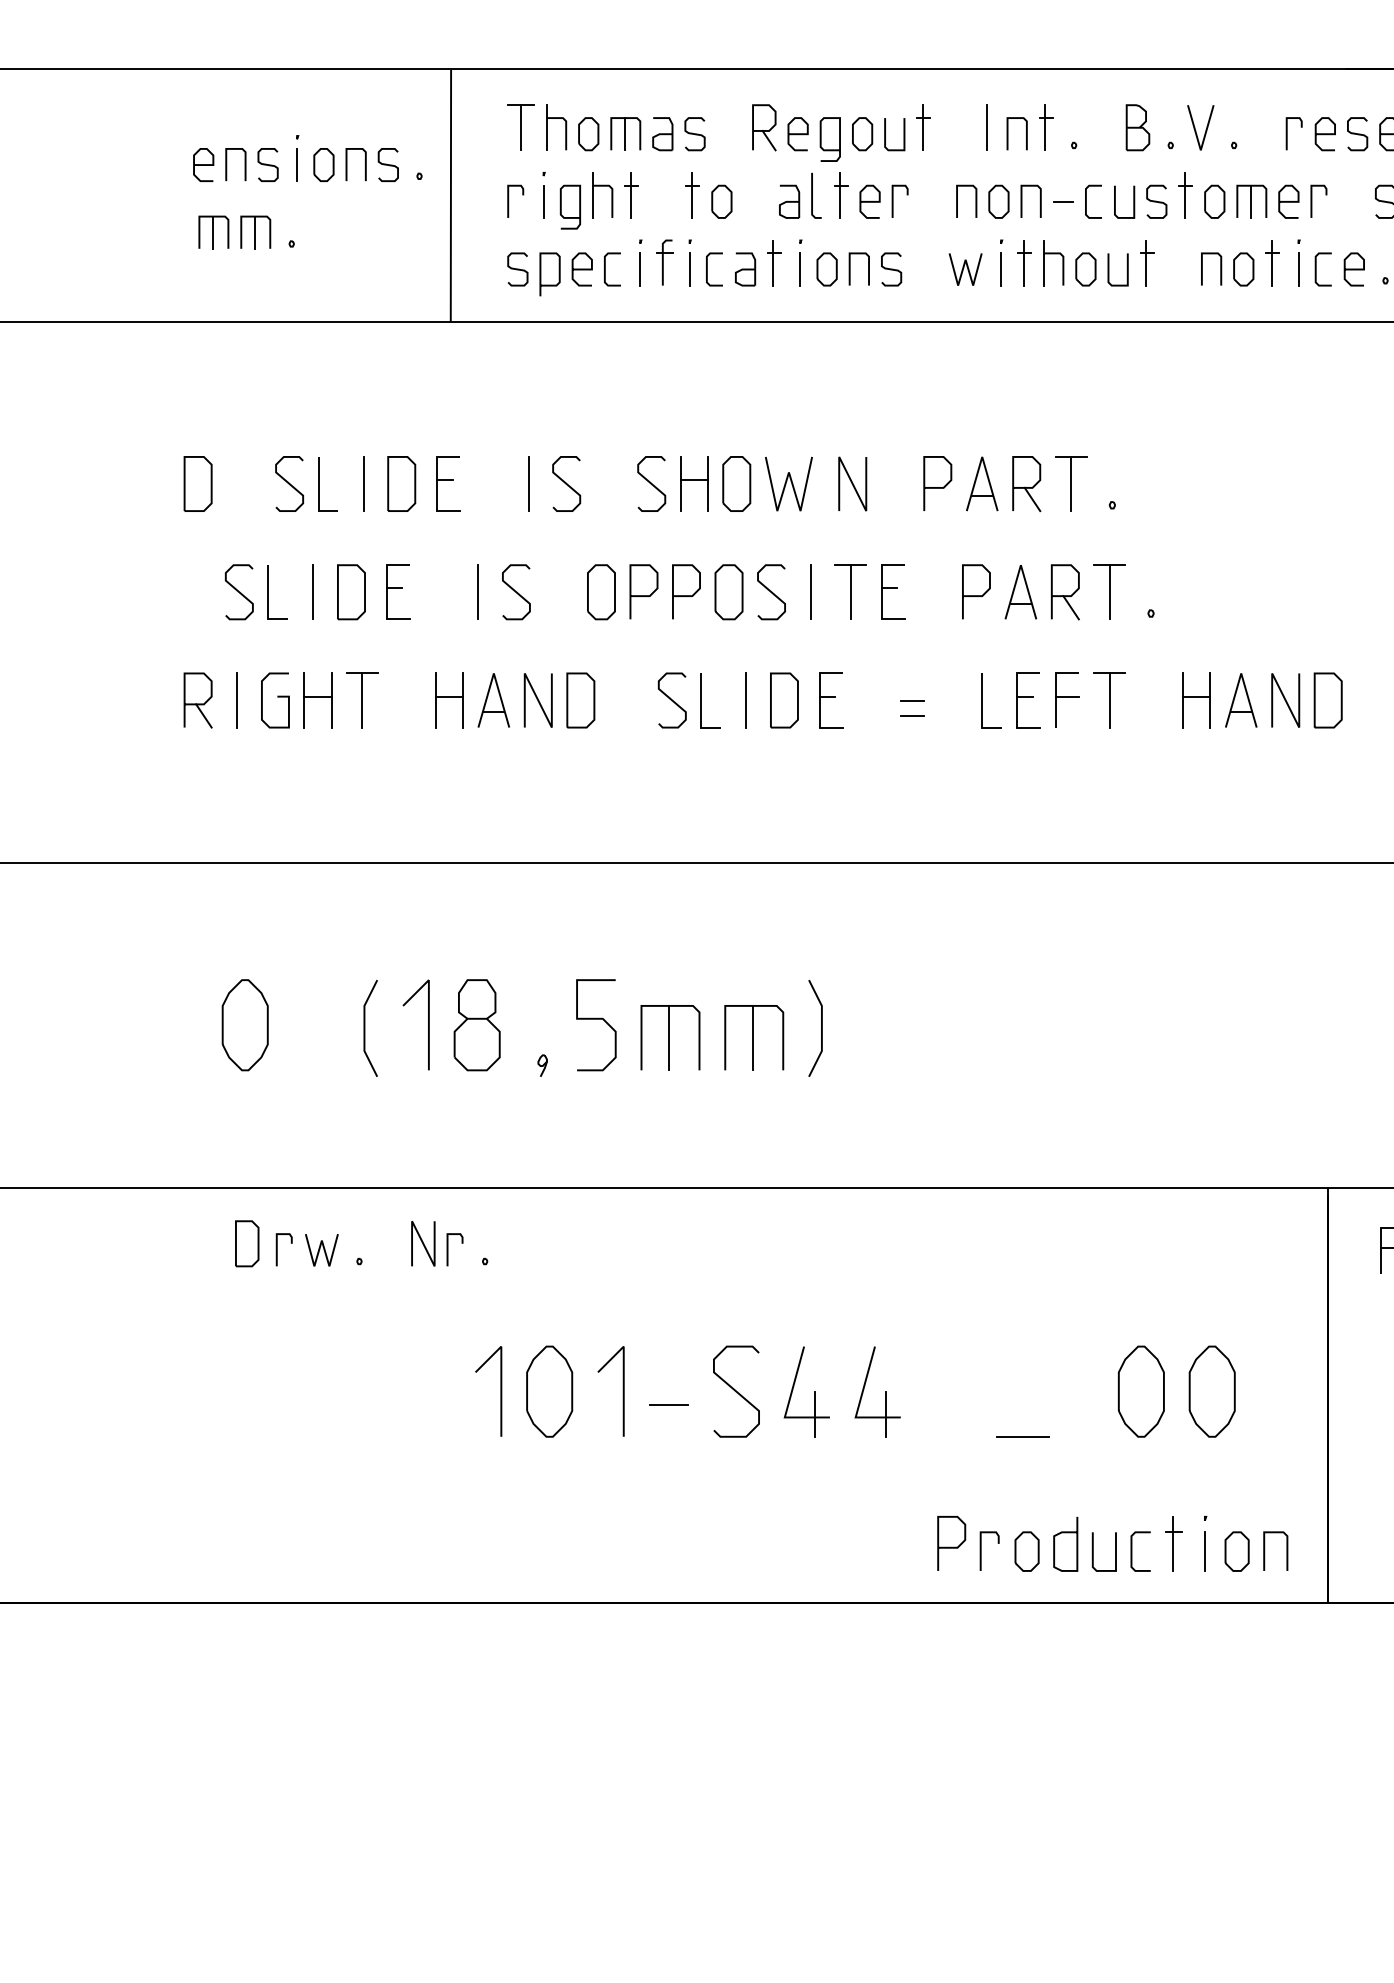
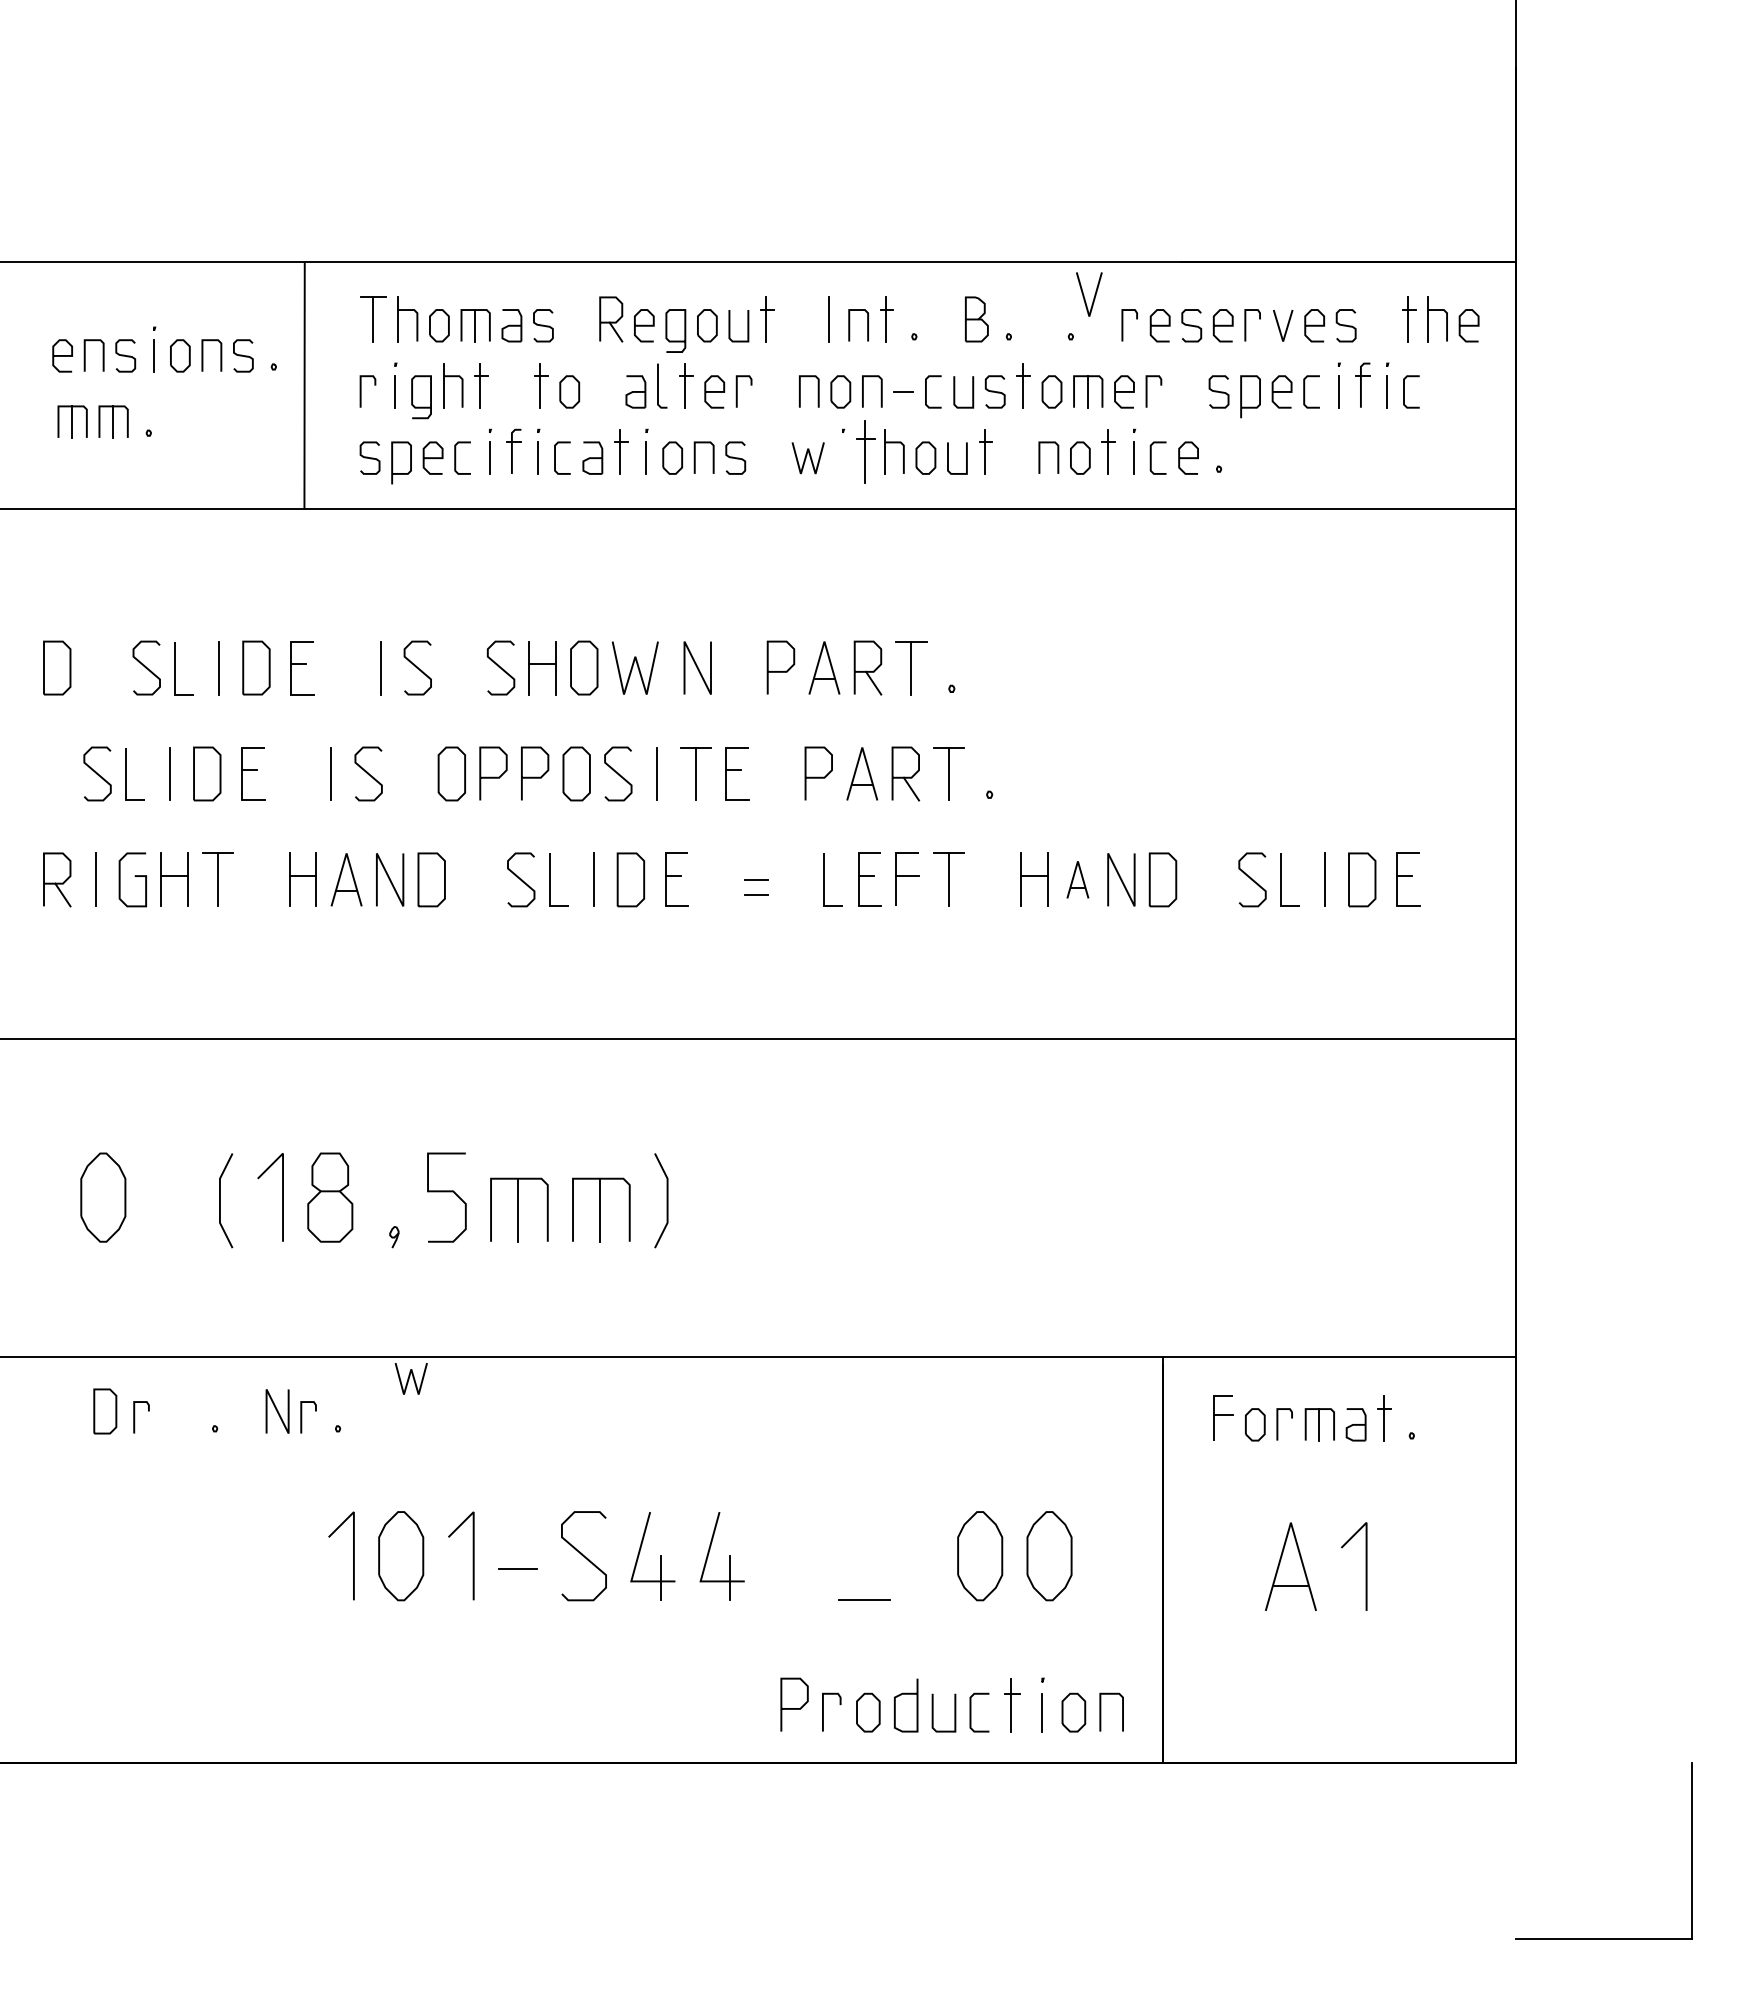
line: (1206, 127) -> (1094, 294), moved
part: (1024, 262) -> (865, 451), size x1.4
line: (1000, 268) -> (842, 457), removed
part: (1240, 700) -> (1077, 879), size x0.7
line: (320, 1249) -> (409, 1378), moved

